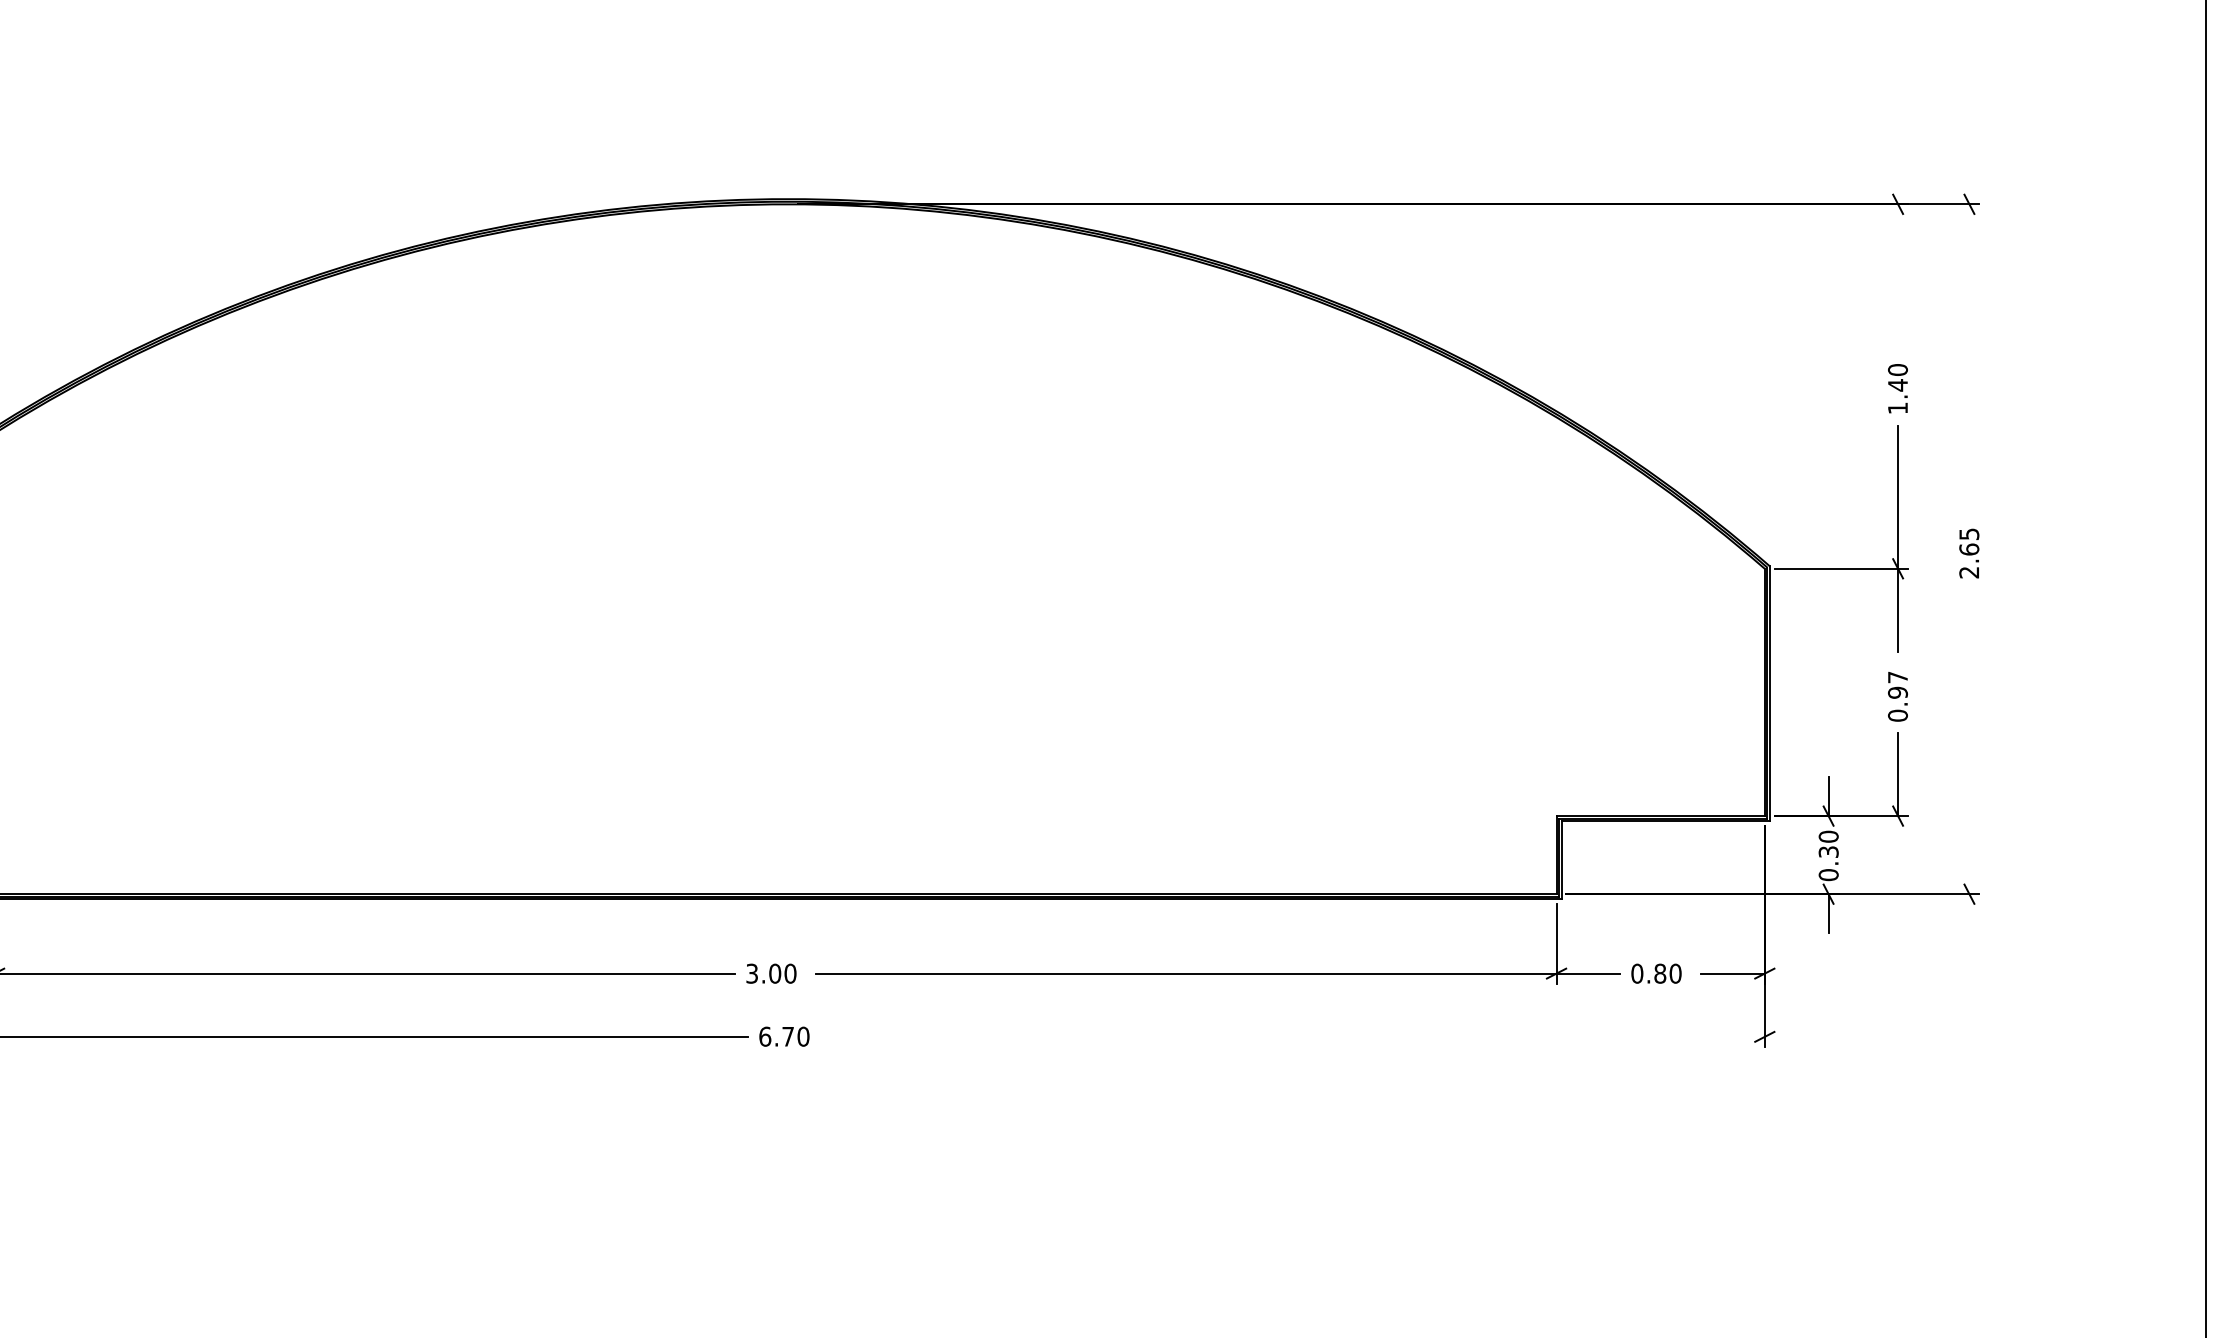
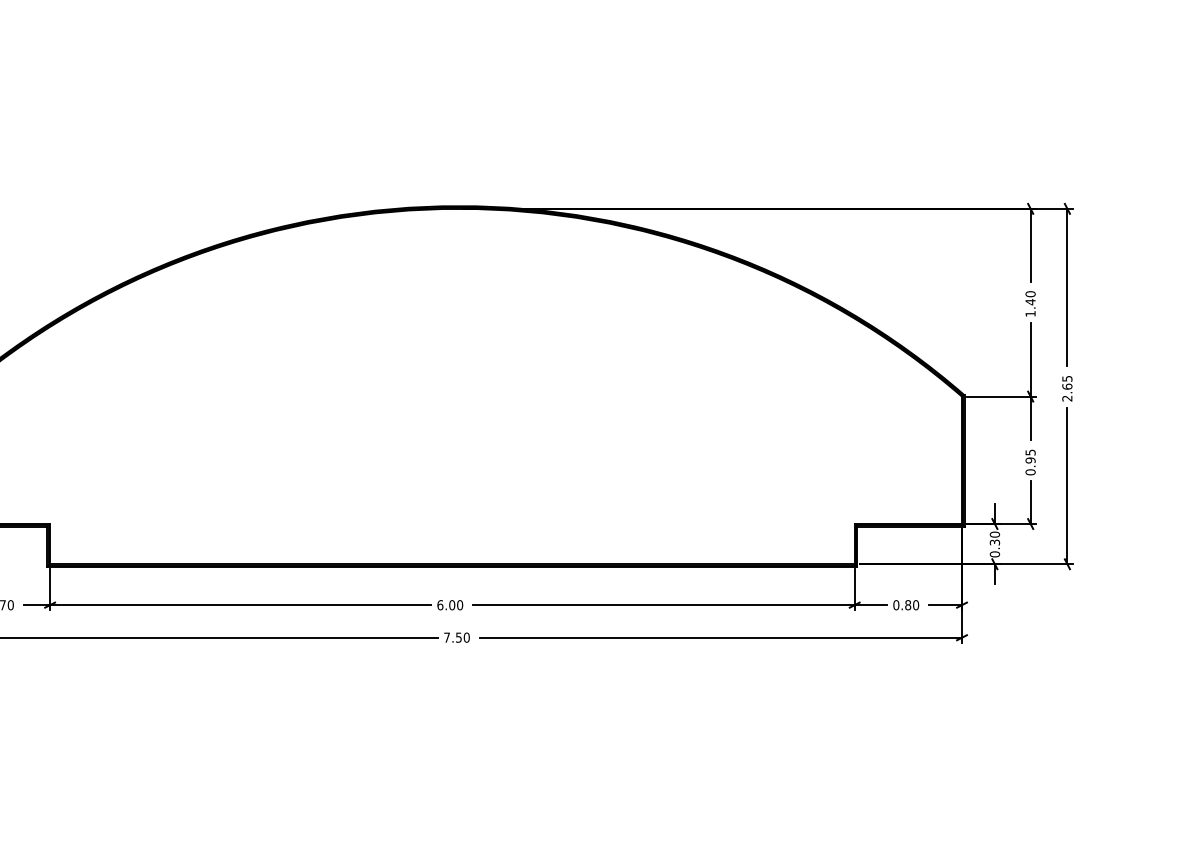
line: (1897, 275) -> (1030, 245), added
line: (1969, 355) -> (1067, 286), added
text: (1897, 677) -> (1030, 452), 0.97 -> 0.95
line: (1969, 741) -> (1067, 485), added
text: (752, 974) -> (440, 605), 3.00 -> 6.00
text: (775, 1036) -> (452, 637), 6.70 -> 7.50
line: (1295, 1036) -> (720, 637), added

